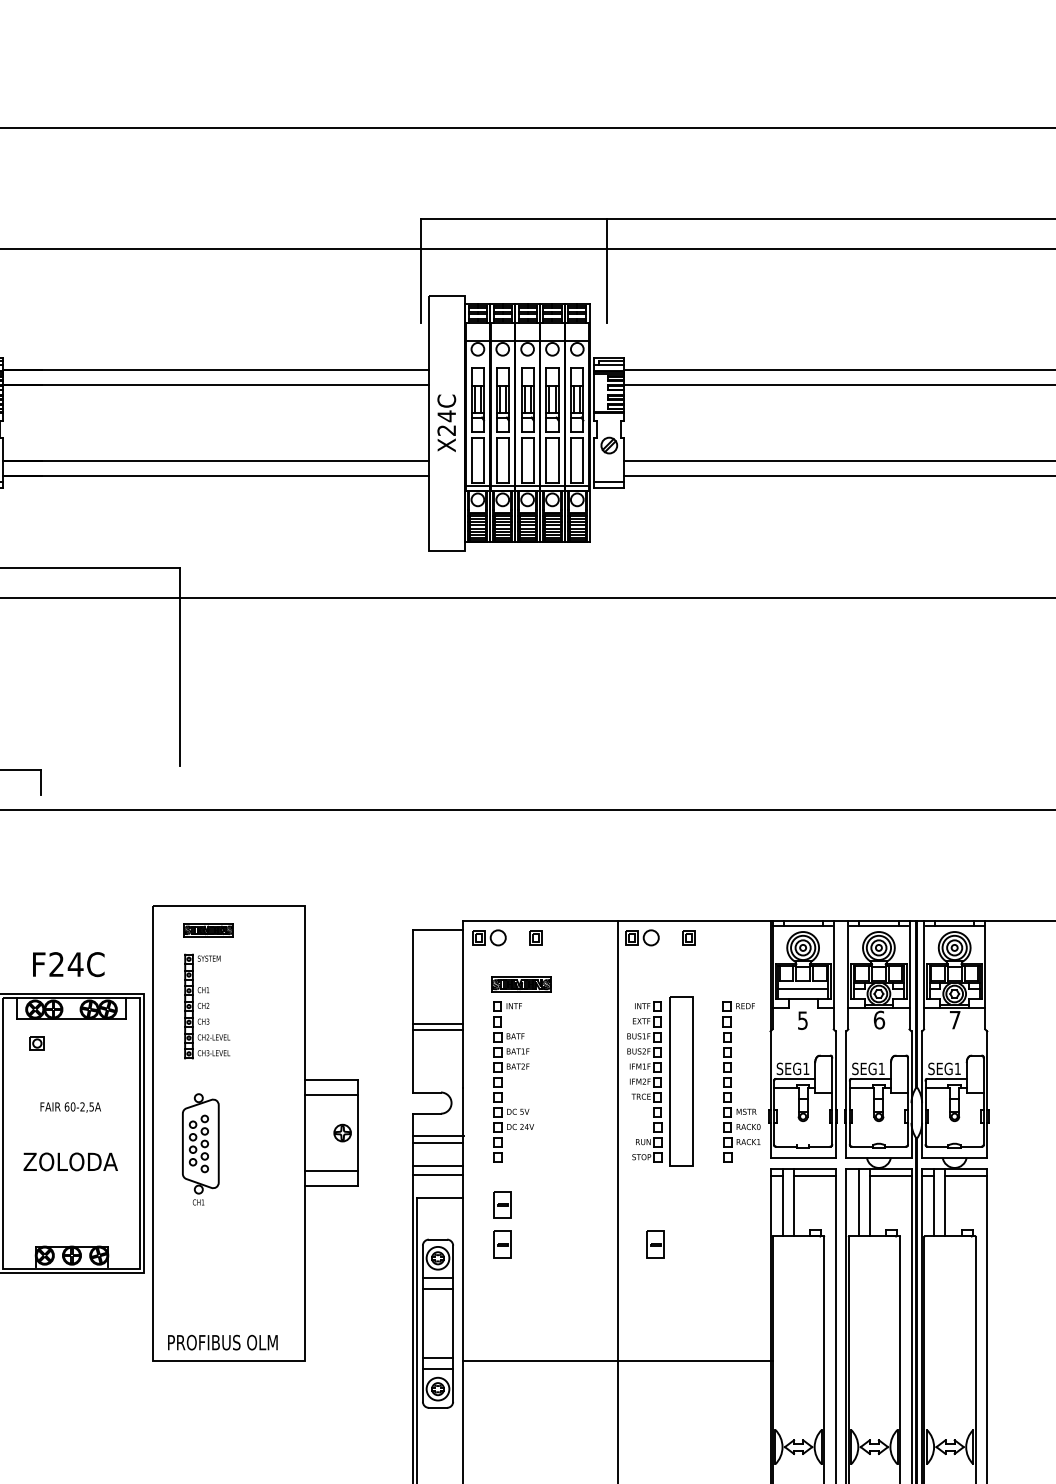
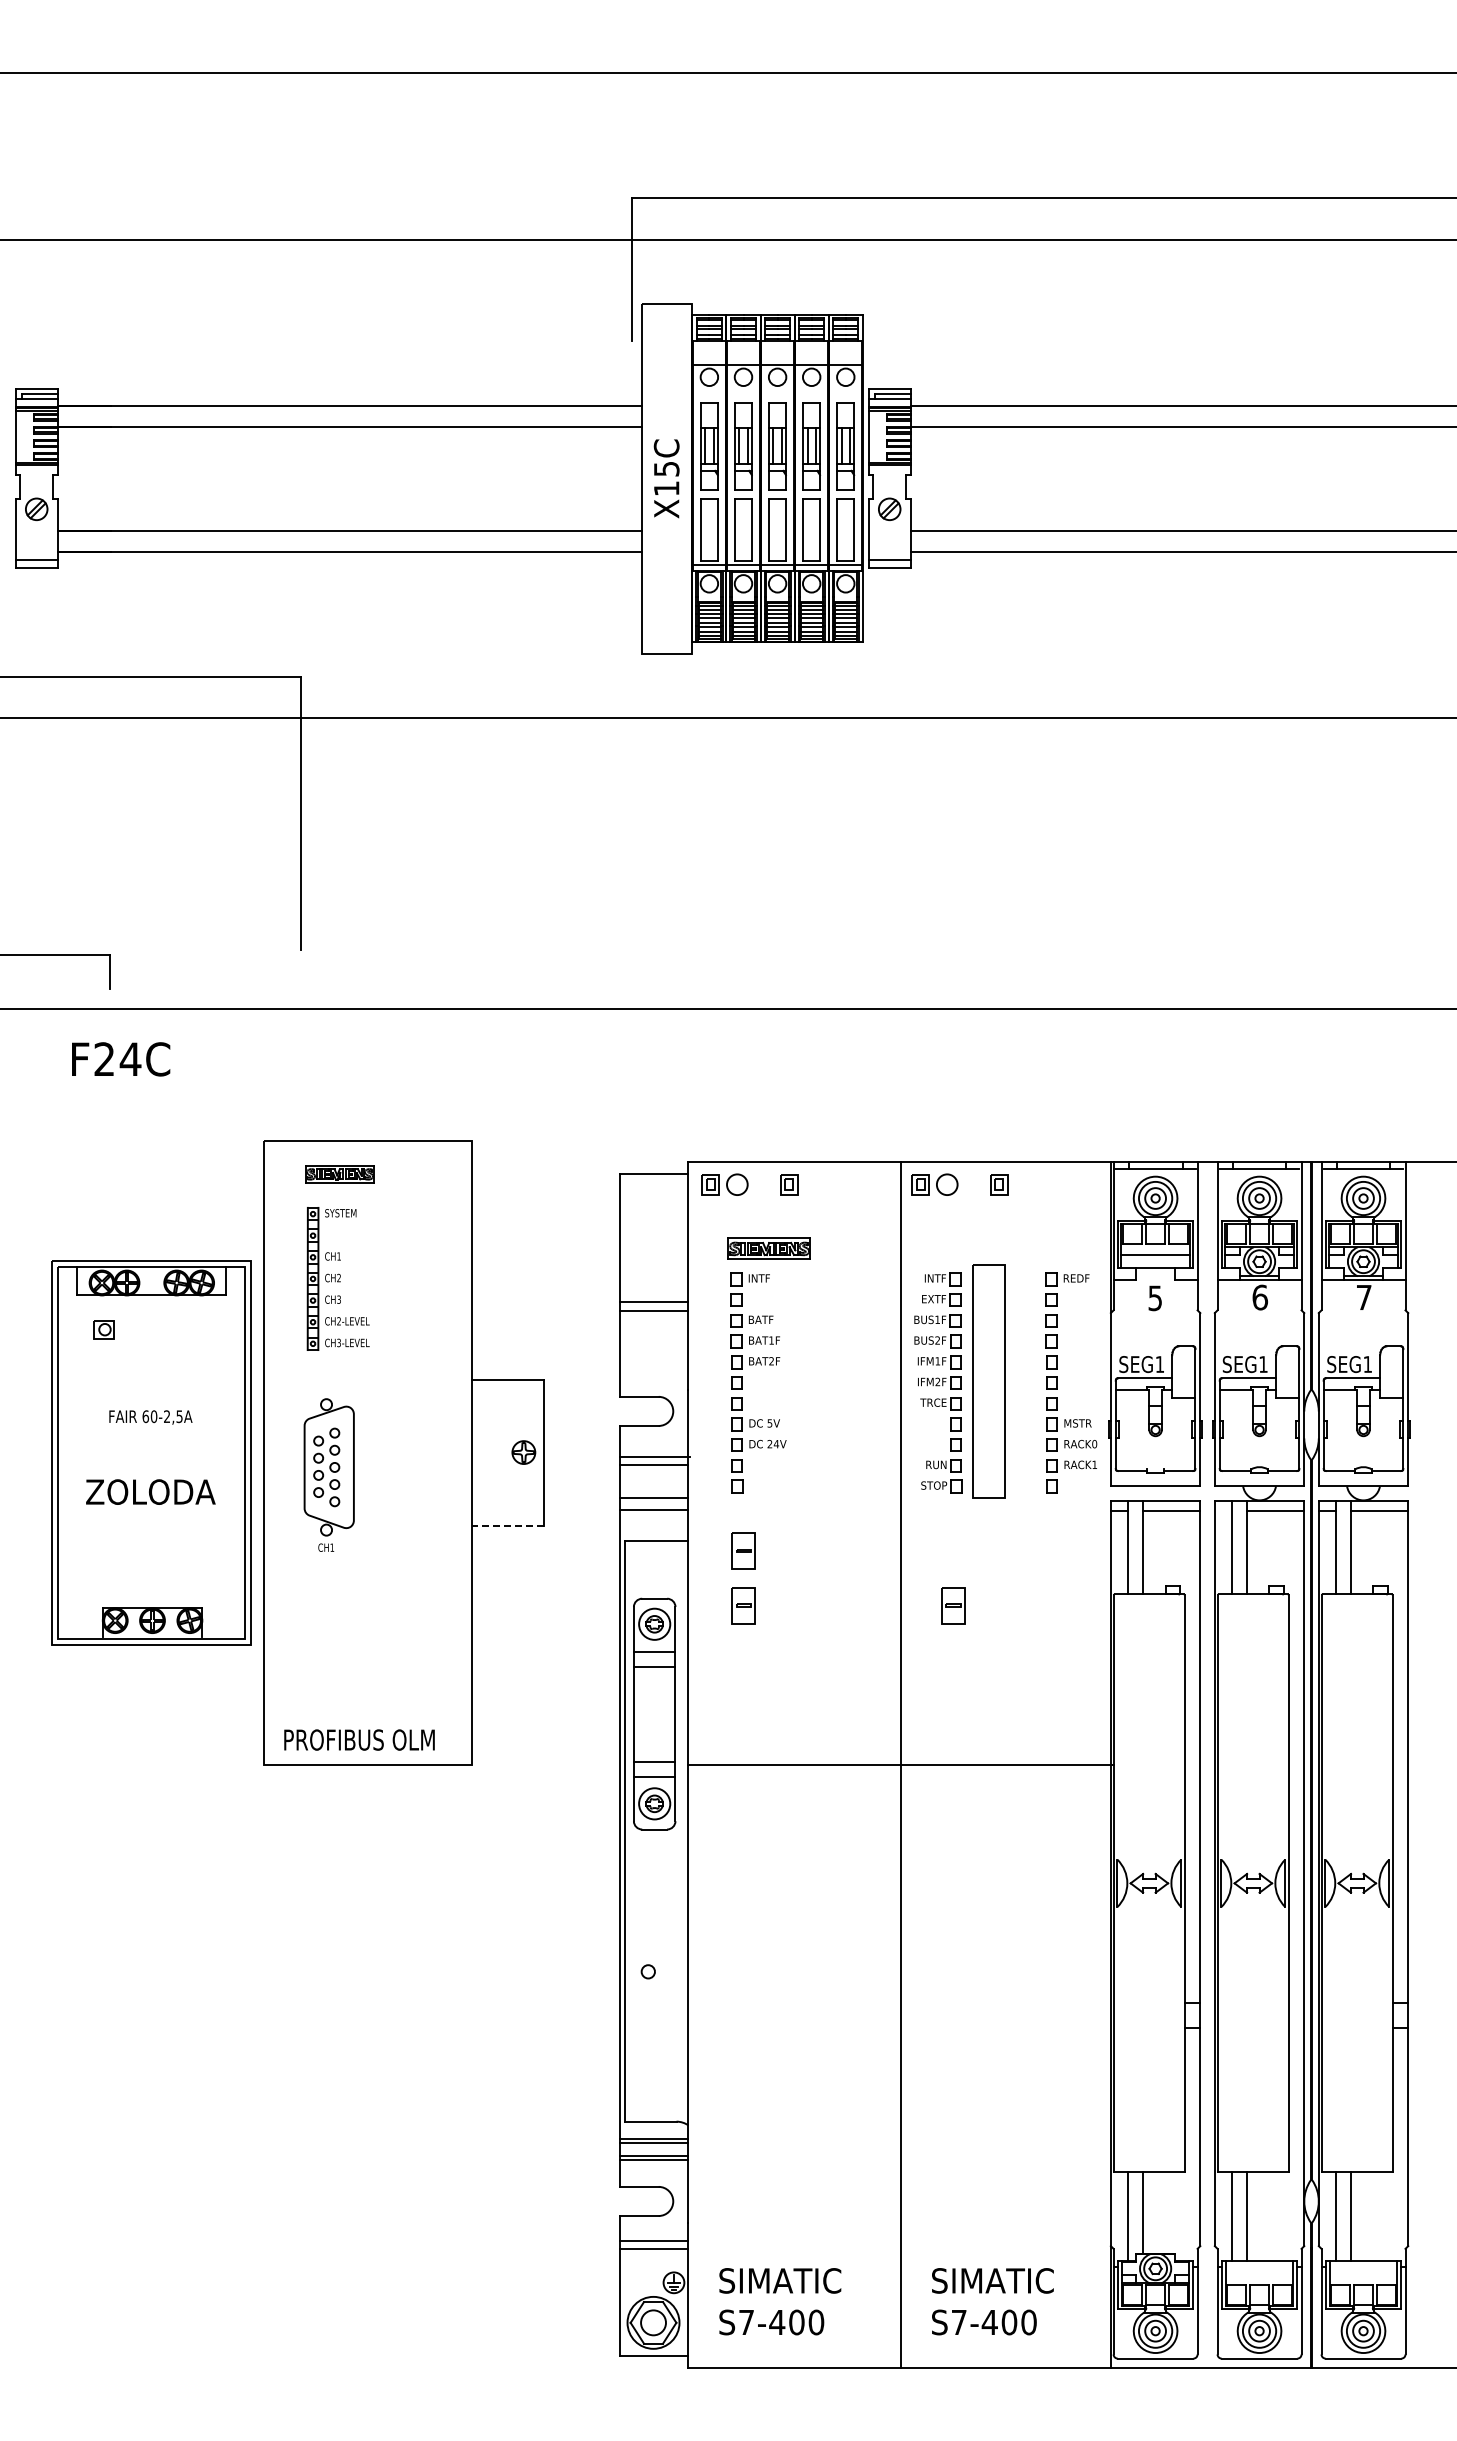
line: (606, 270) -> (885, 269), removed
text: (446, 423) -> (666, 478), X24C -> X15C
text: (69, 964) -> (121, 1059), moved
line: (331, 1095) -> (508, 1400), removed
line: (331, 1170) -> (508, 1504), removed
line: (331, 1186) -> (508, 1525), solid -> dashed

